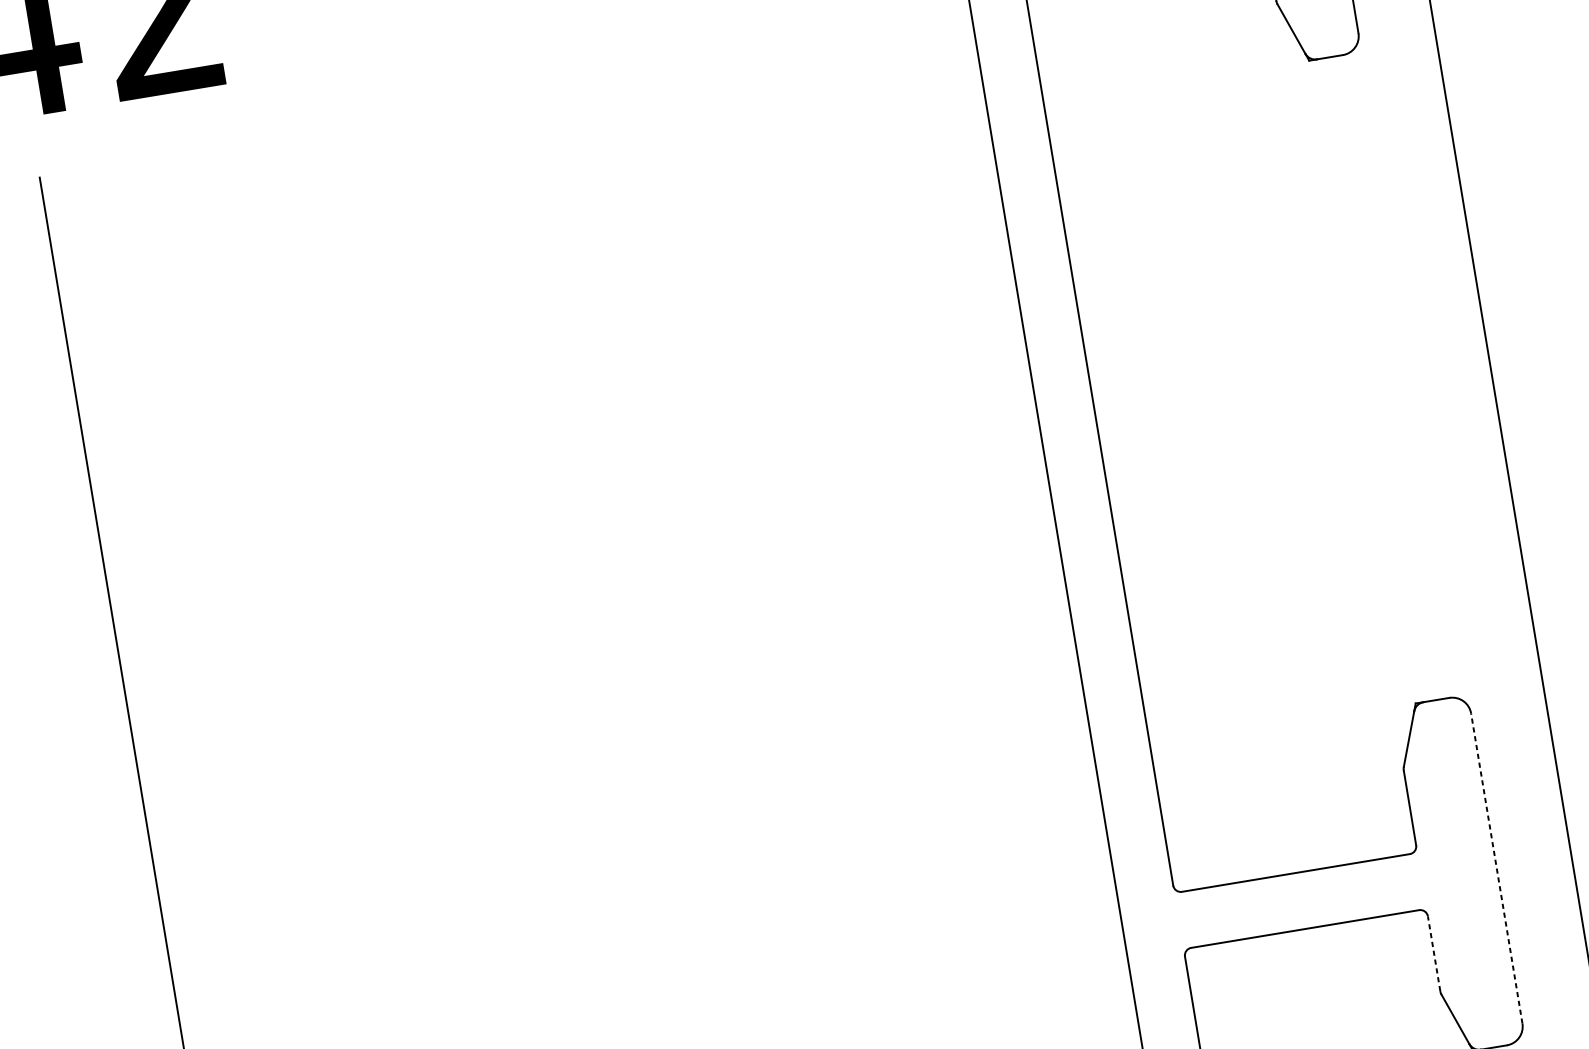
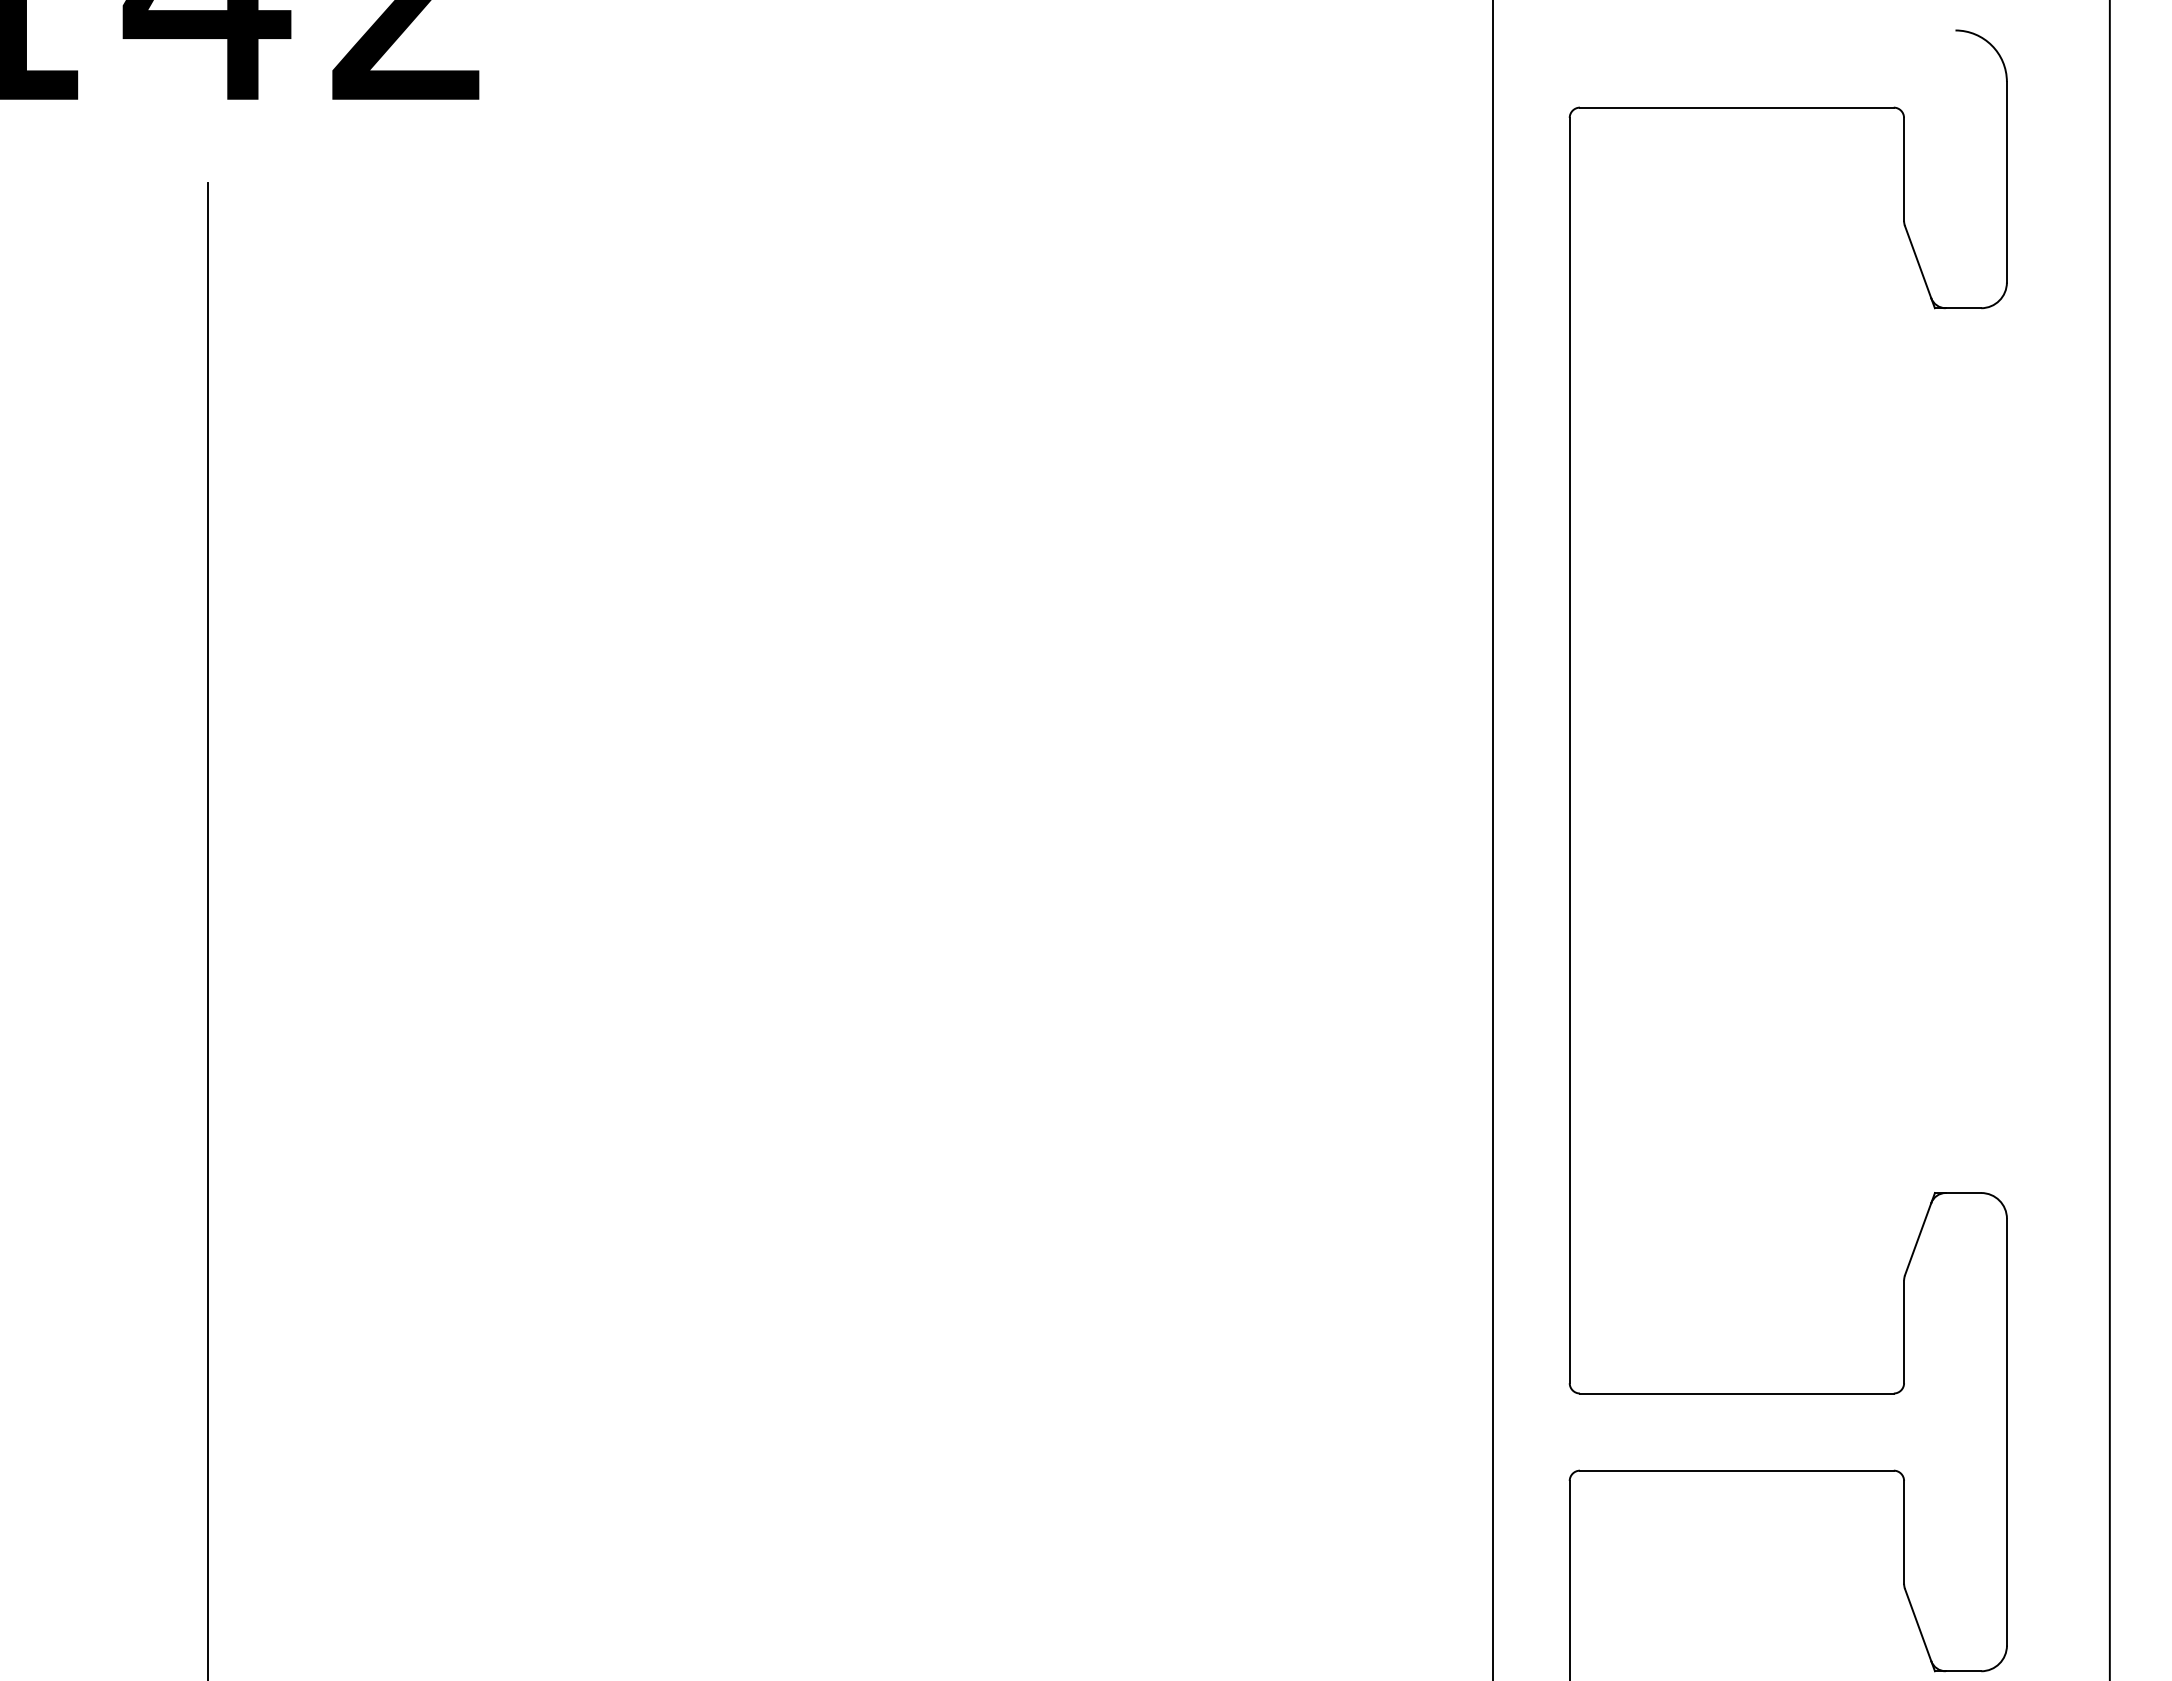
line: (1496, 868) -> (2006, 1431), dashed -> solid
line: (1434, 953) -> (1904, 1531), dashed -> solid

